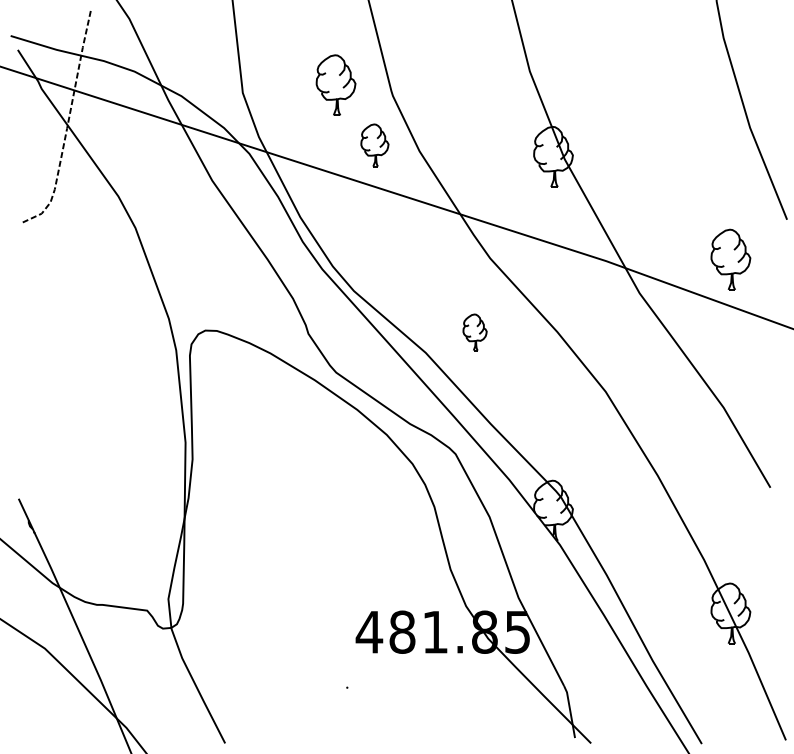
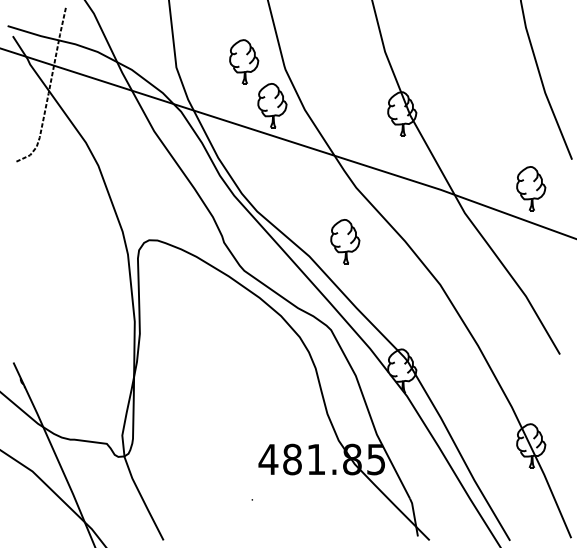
part: (374, 145) -> (272, 105), size x1.43
part: (474, 332) -> (344, 241), size x1.67

